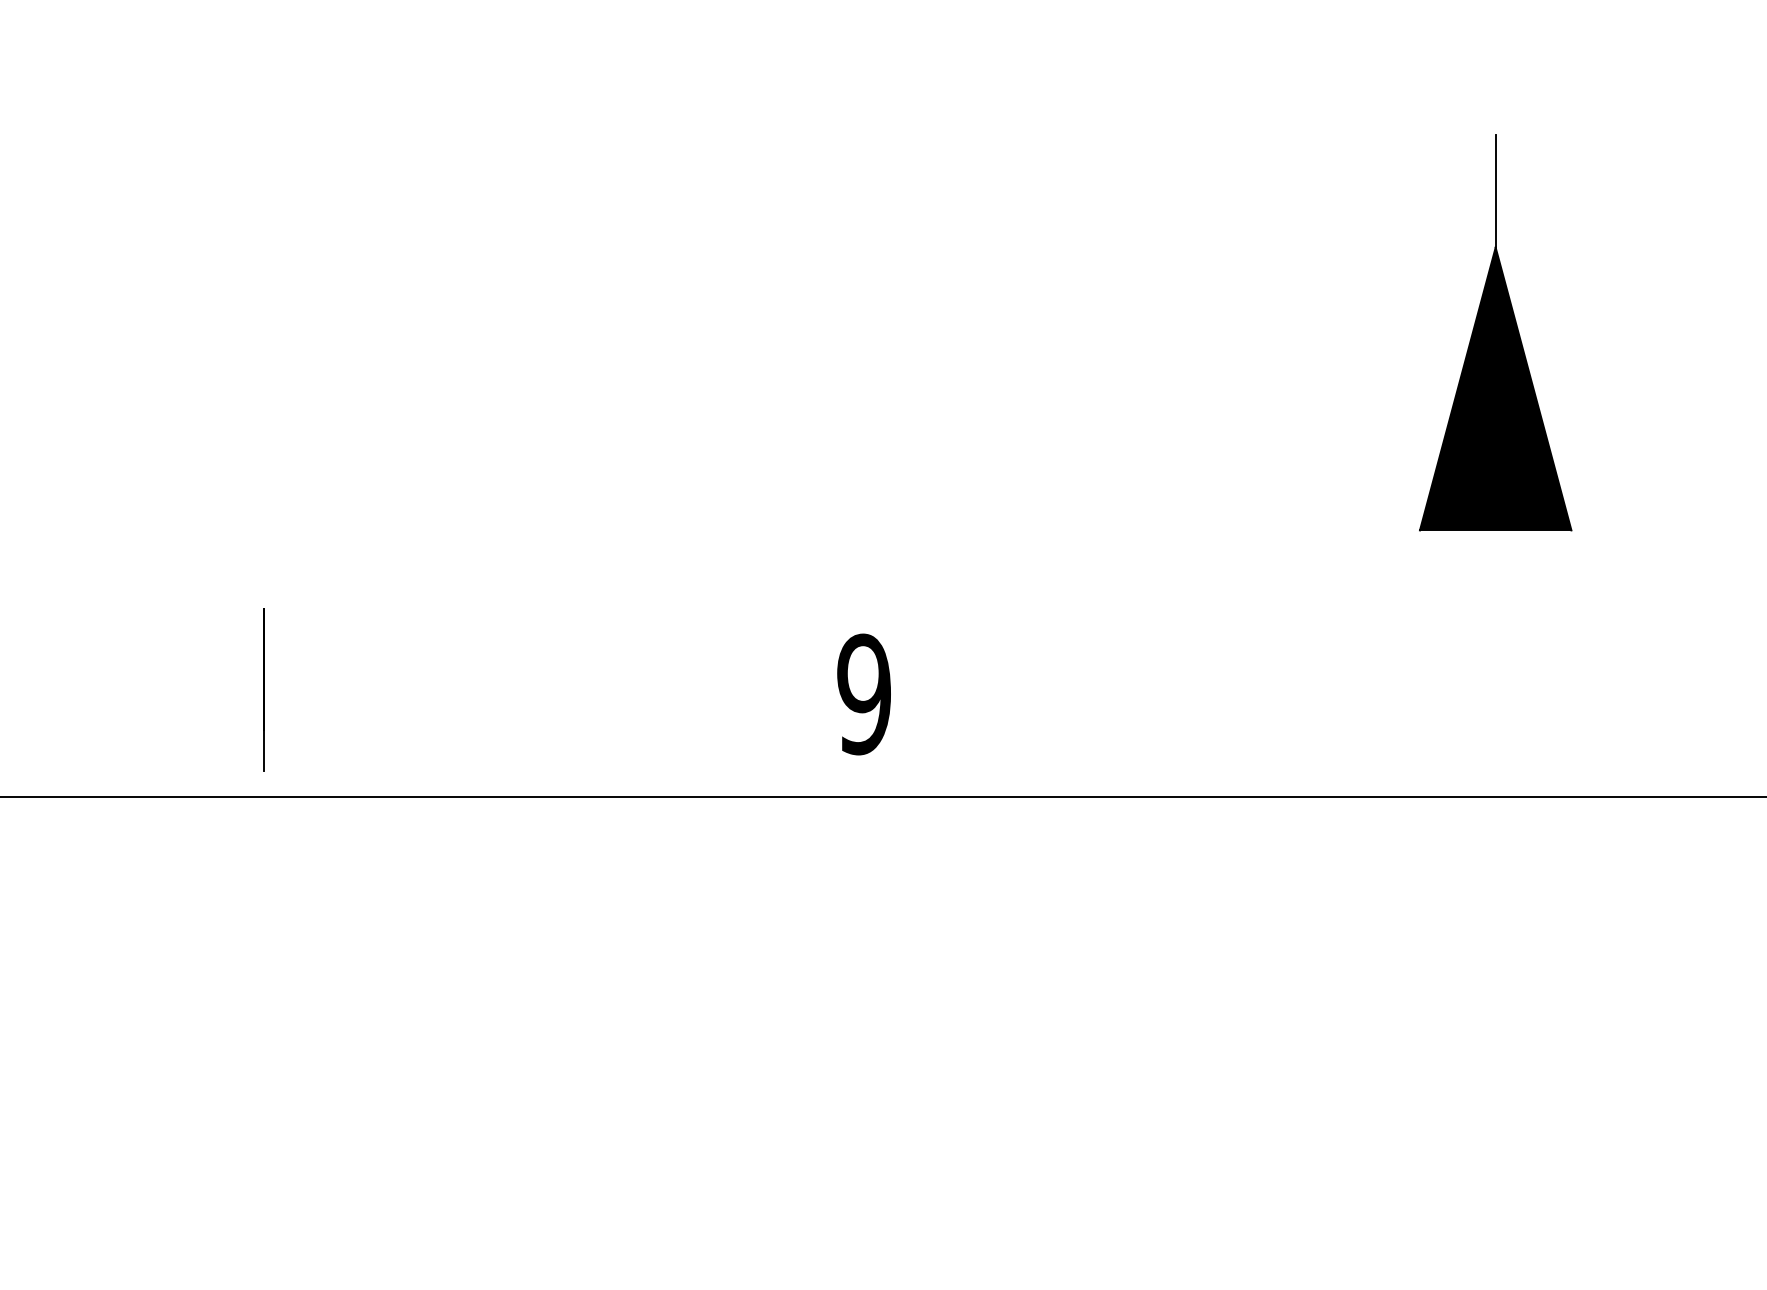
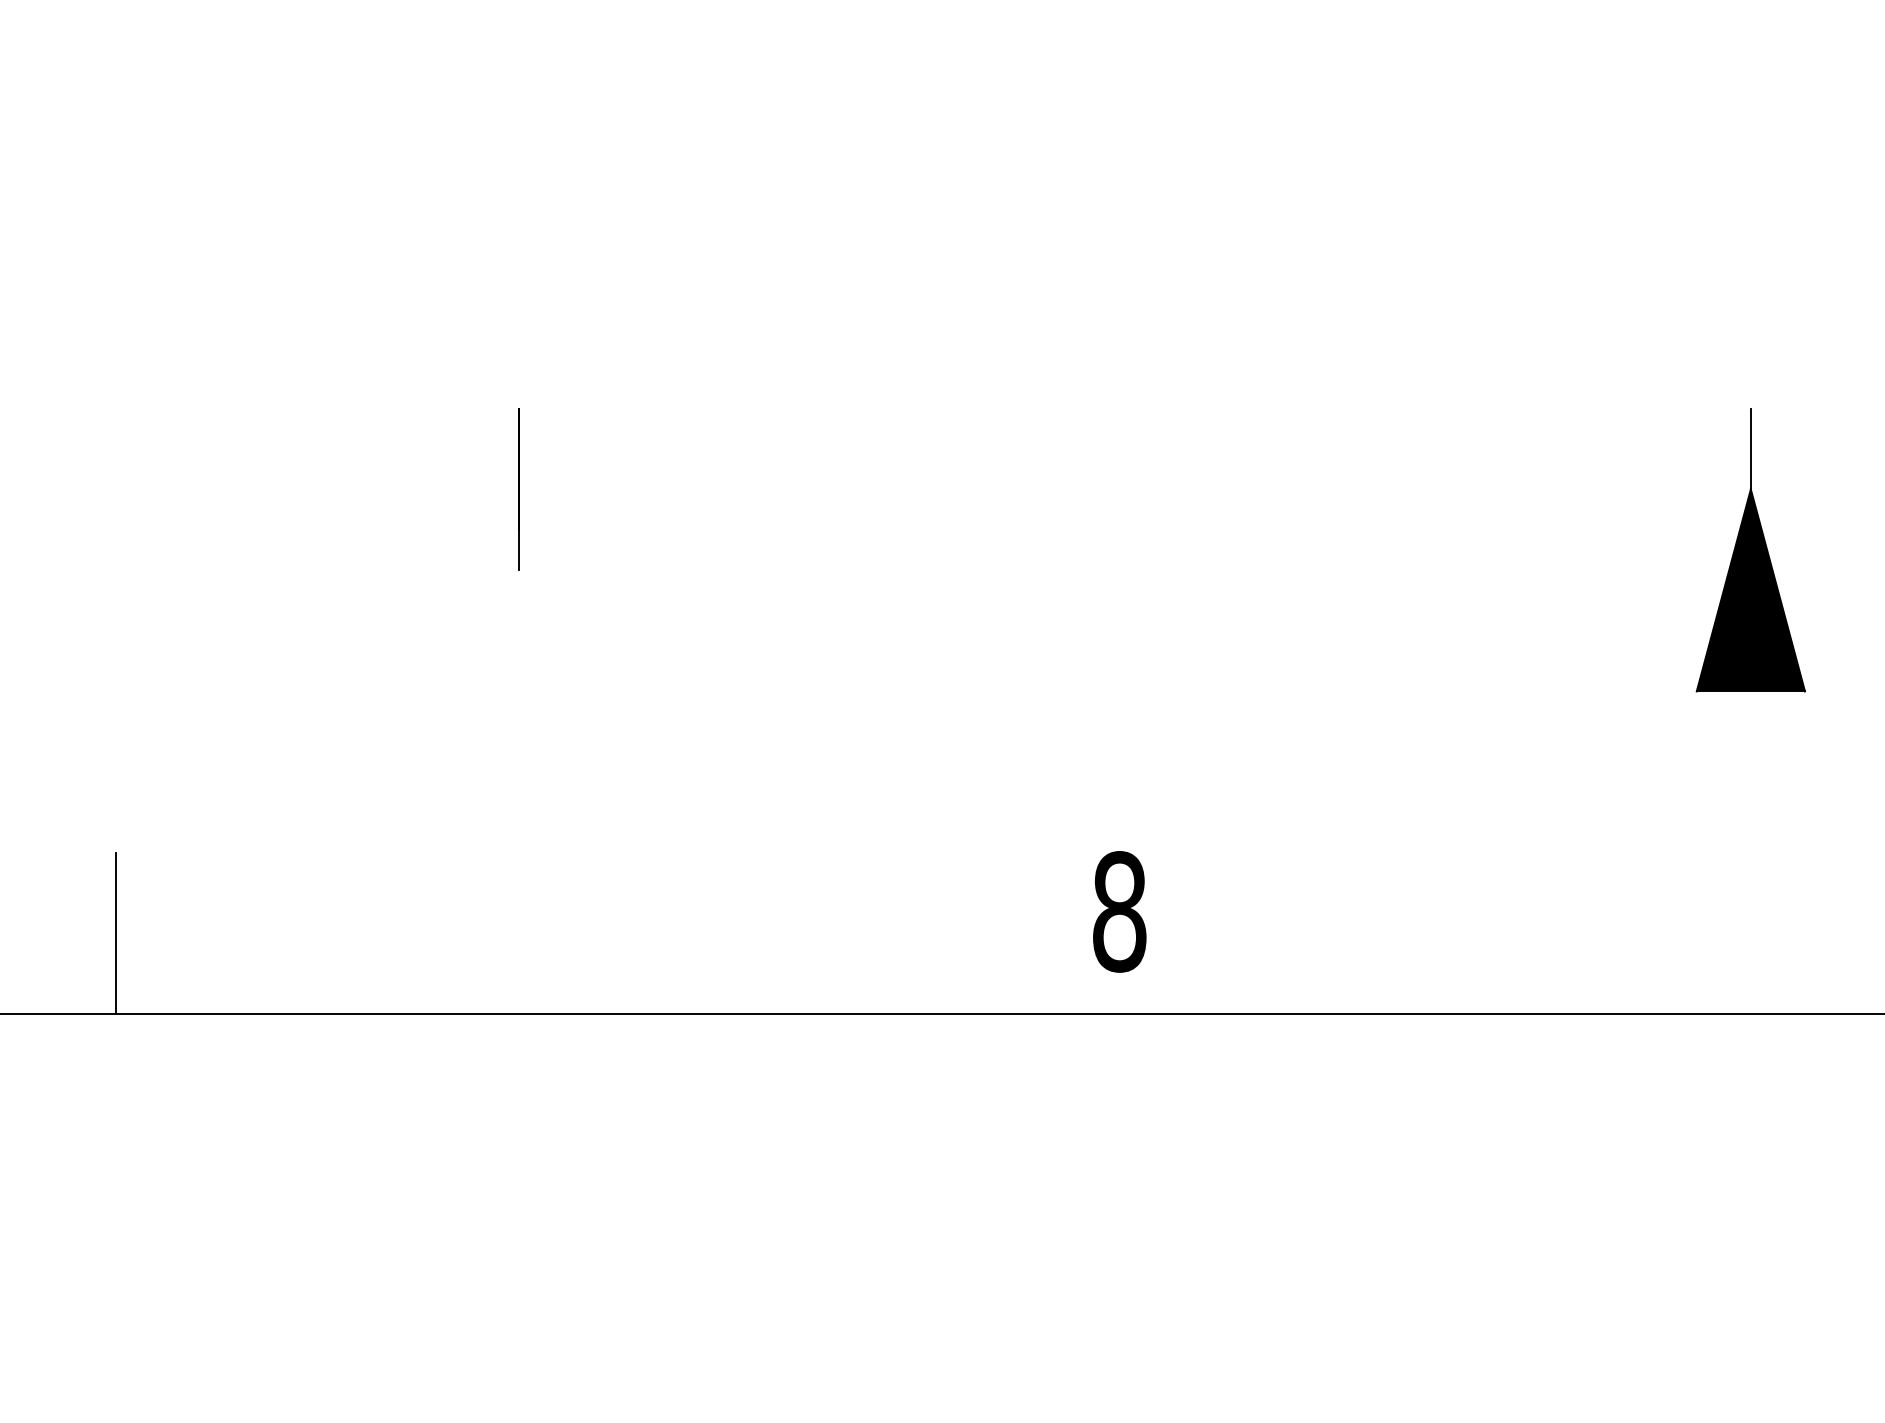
part: (1495, 333) -> (1750, 550), size x0.71
line: (263, 690) -> (518, 489), moved
text: (864, 694) -> (1119, 911), 9 -> 8

